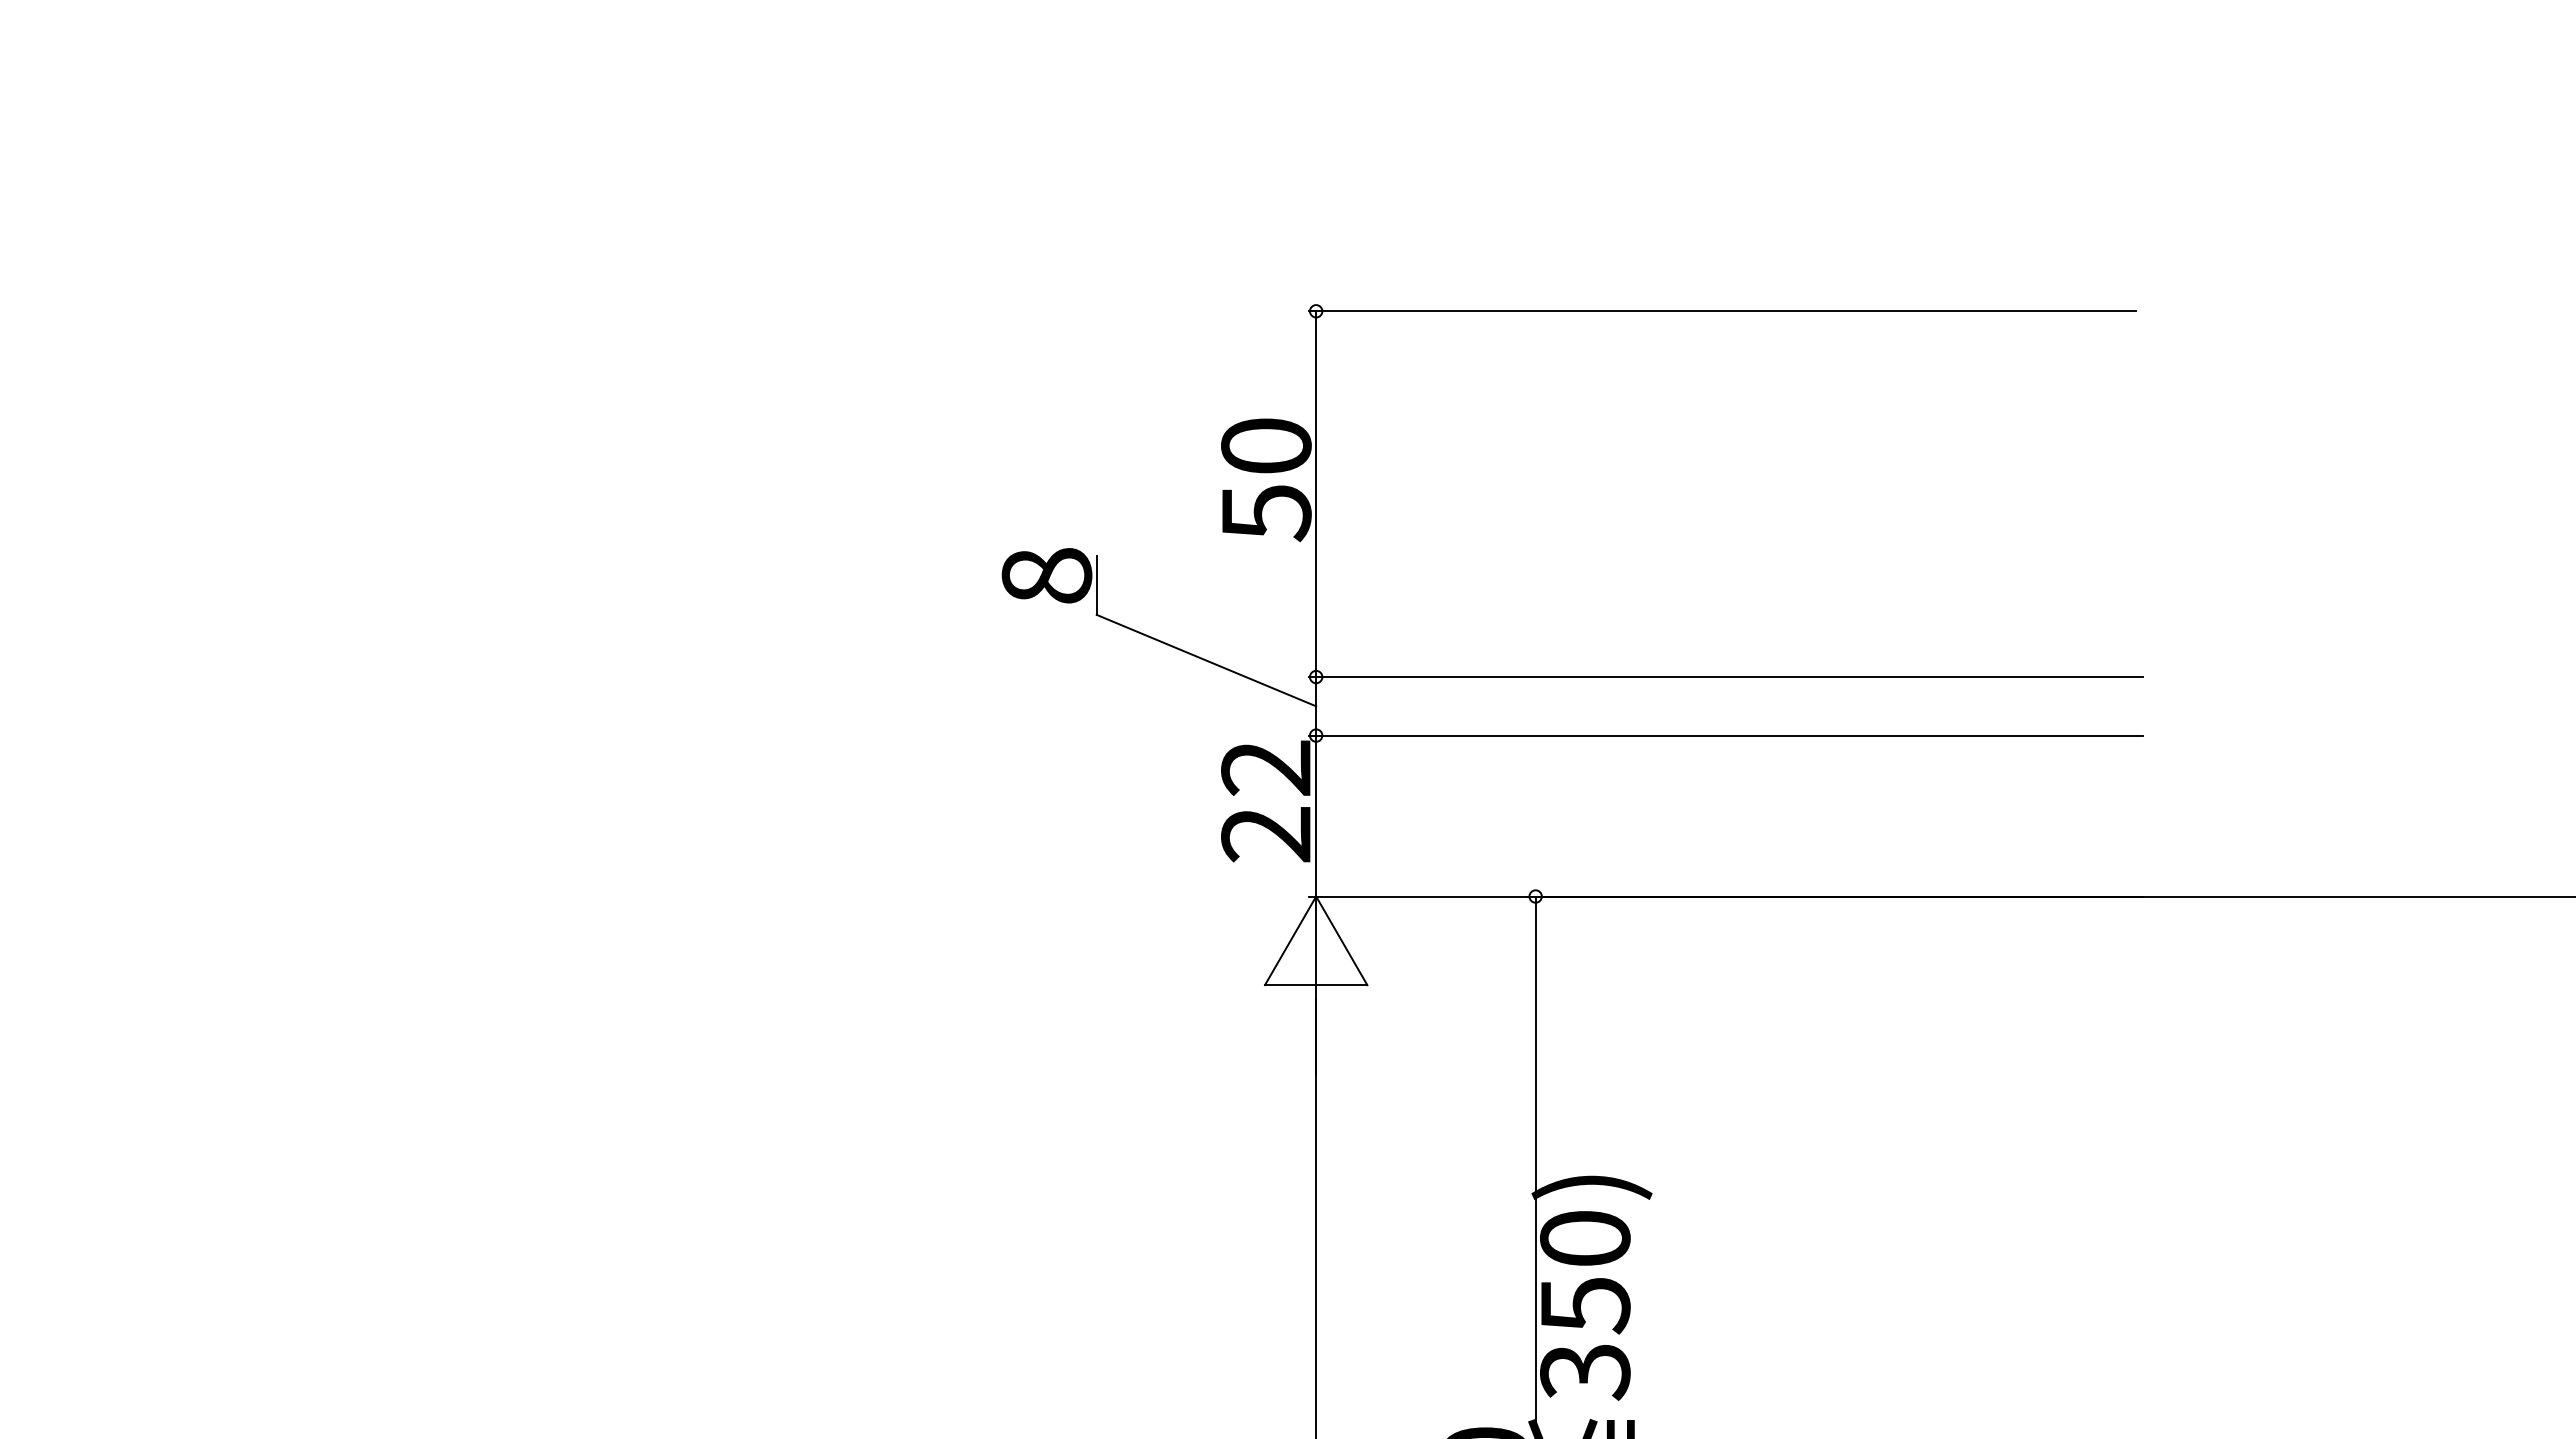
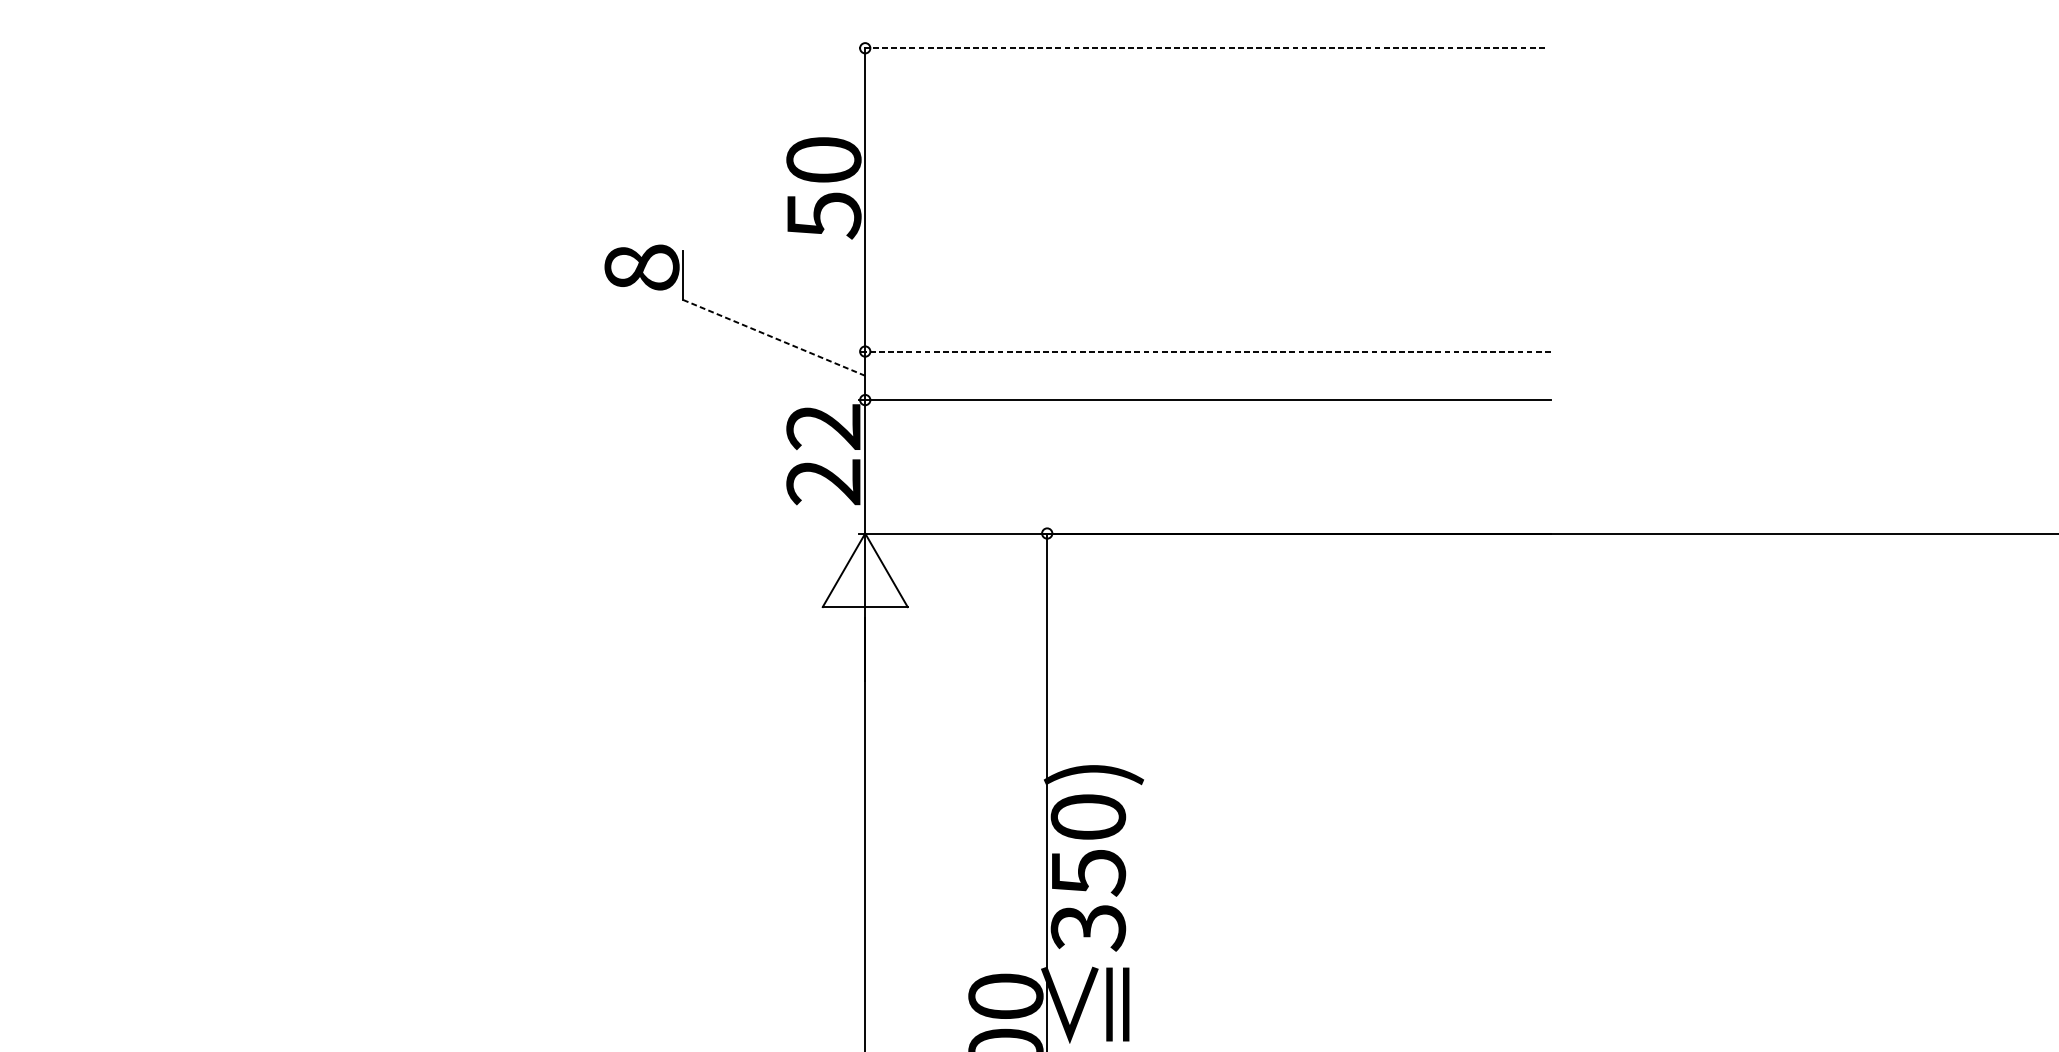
line: (1721, 311) -> (1201, 48), solid -> dashed
line: (1206, 660) -> (774, 337), solid -> dashed
line: (1725, 677) -> (1204, 351), solid -> dashed

